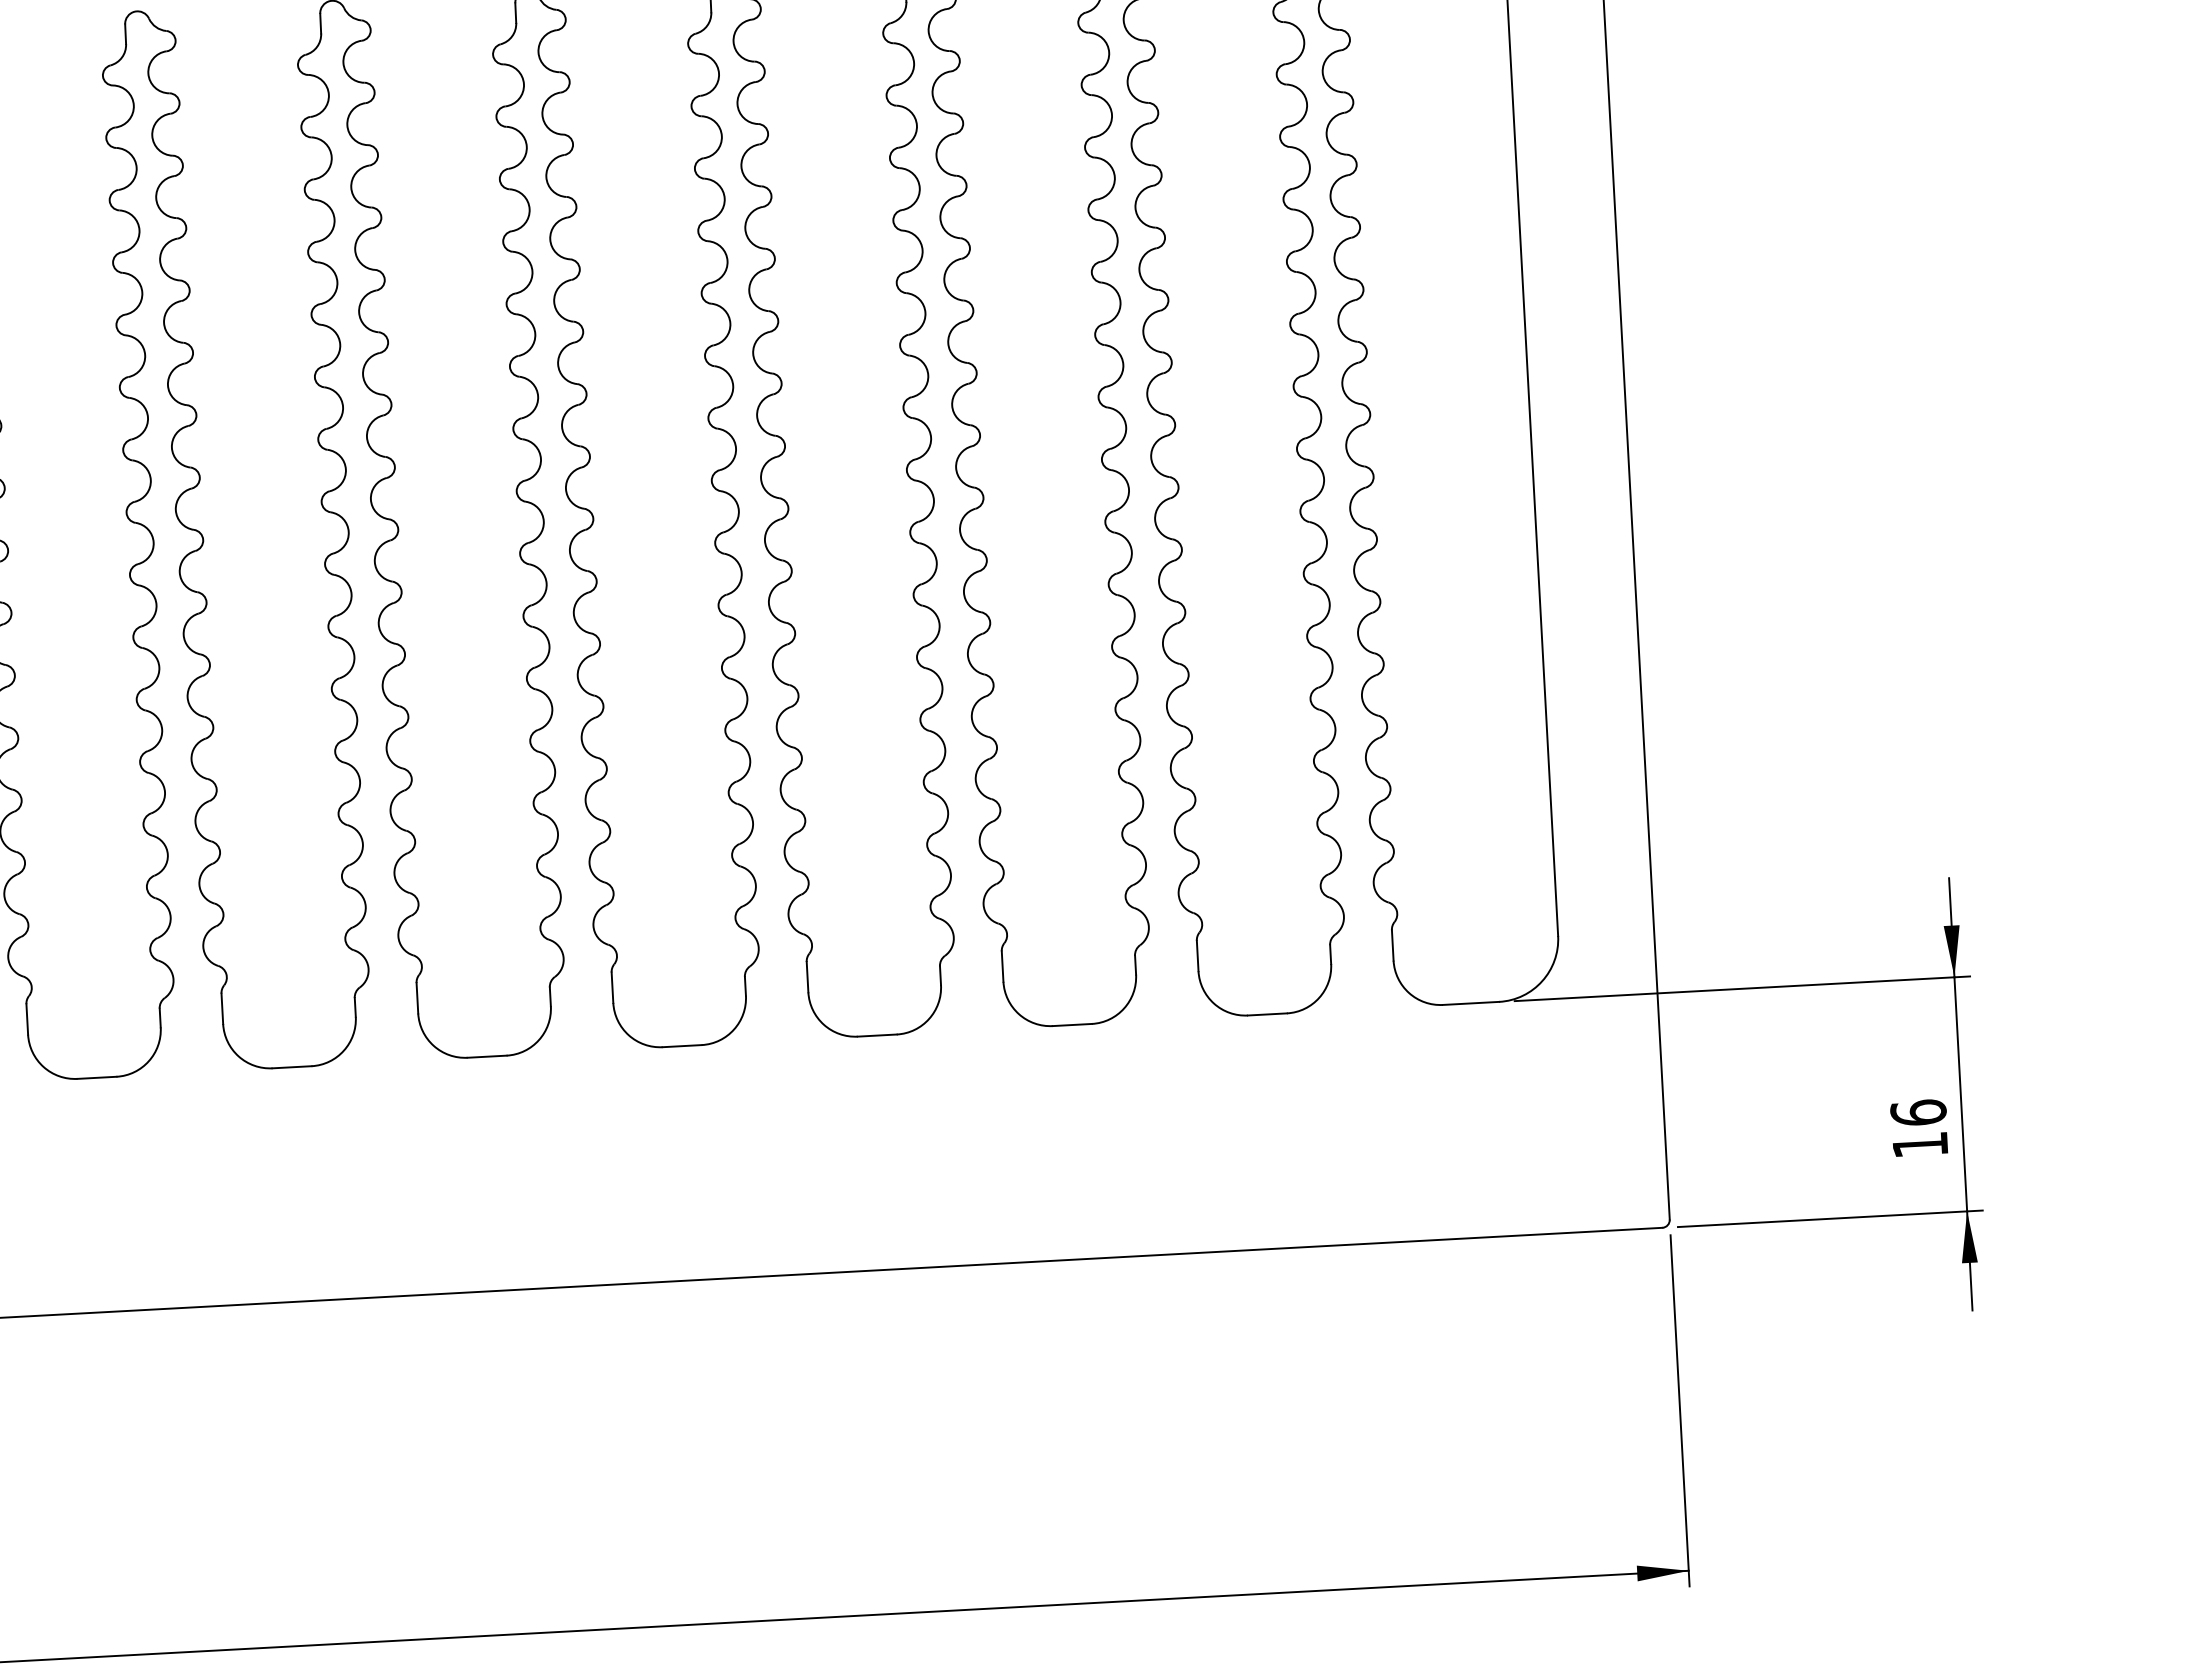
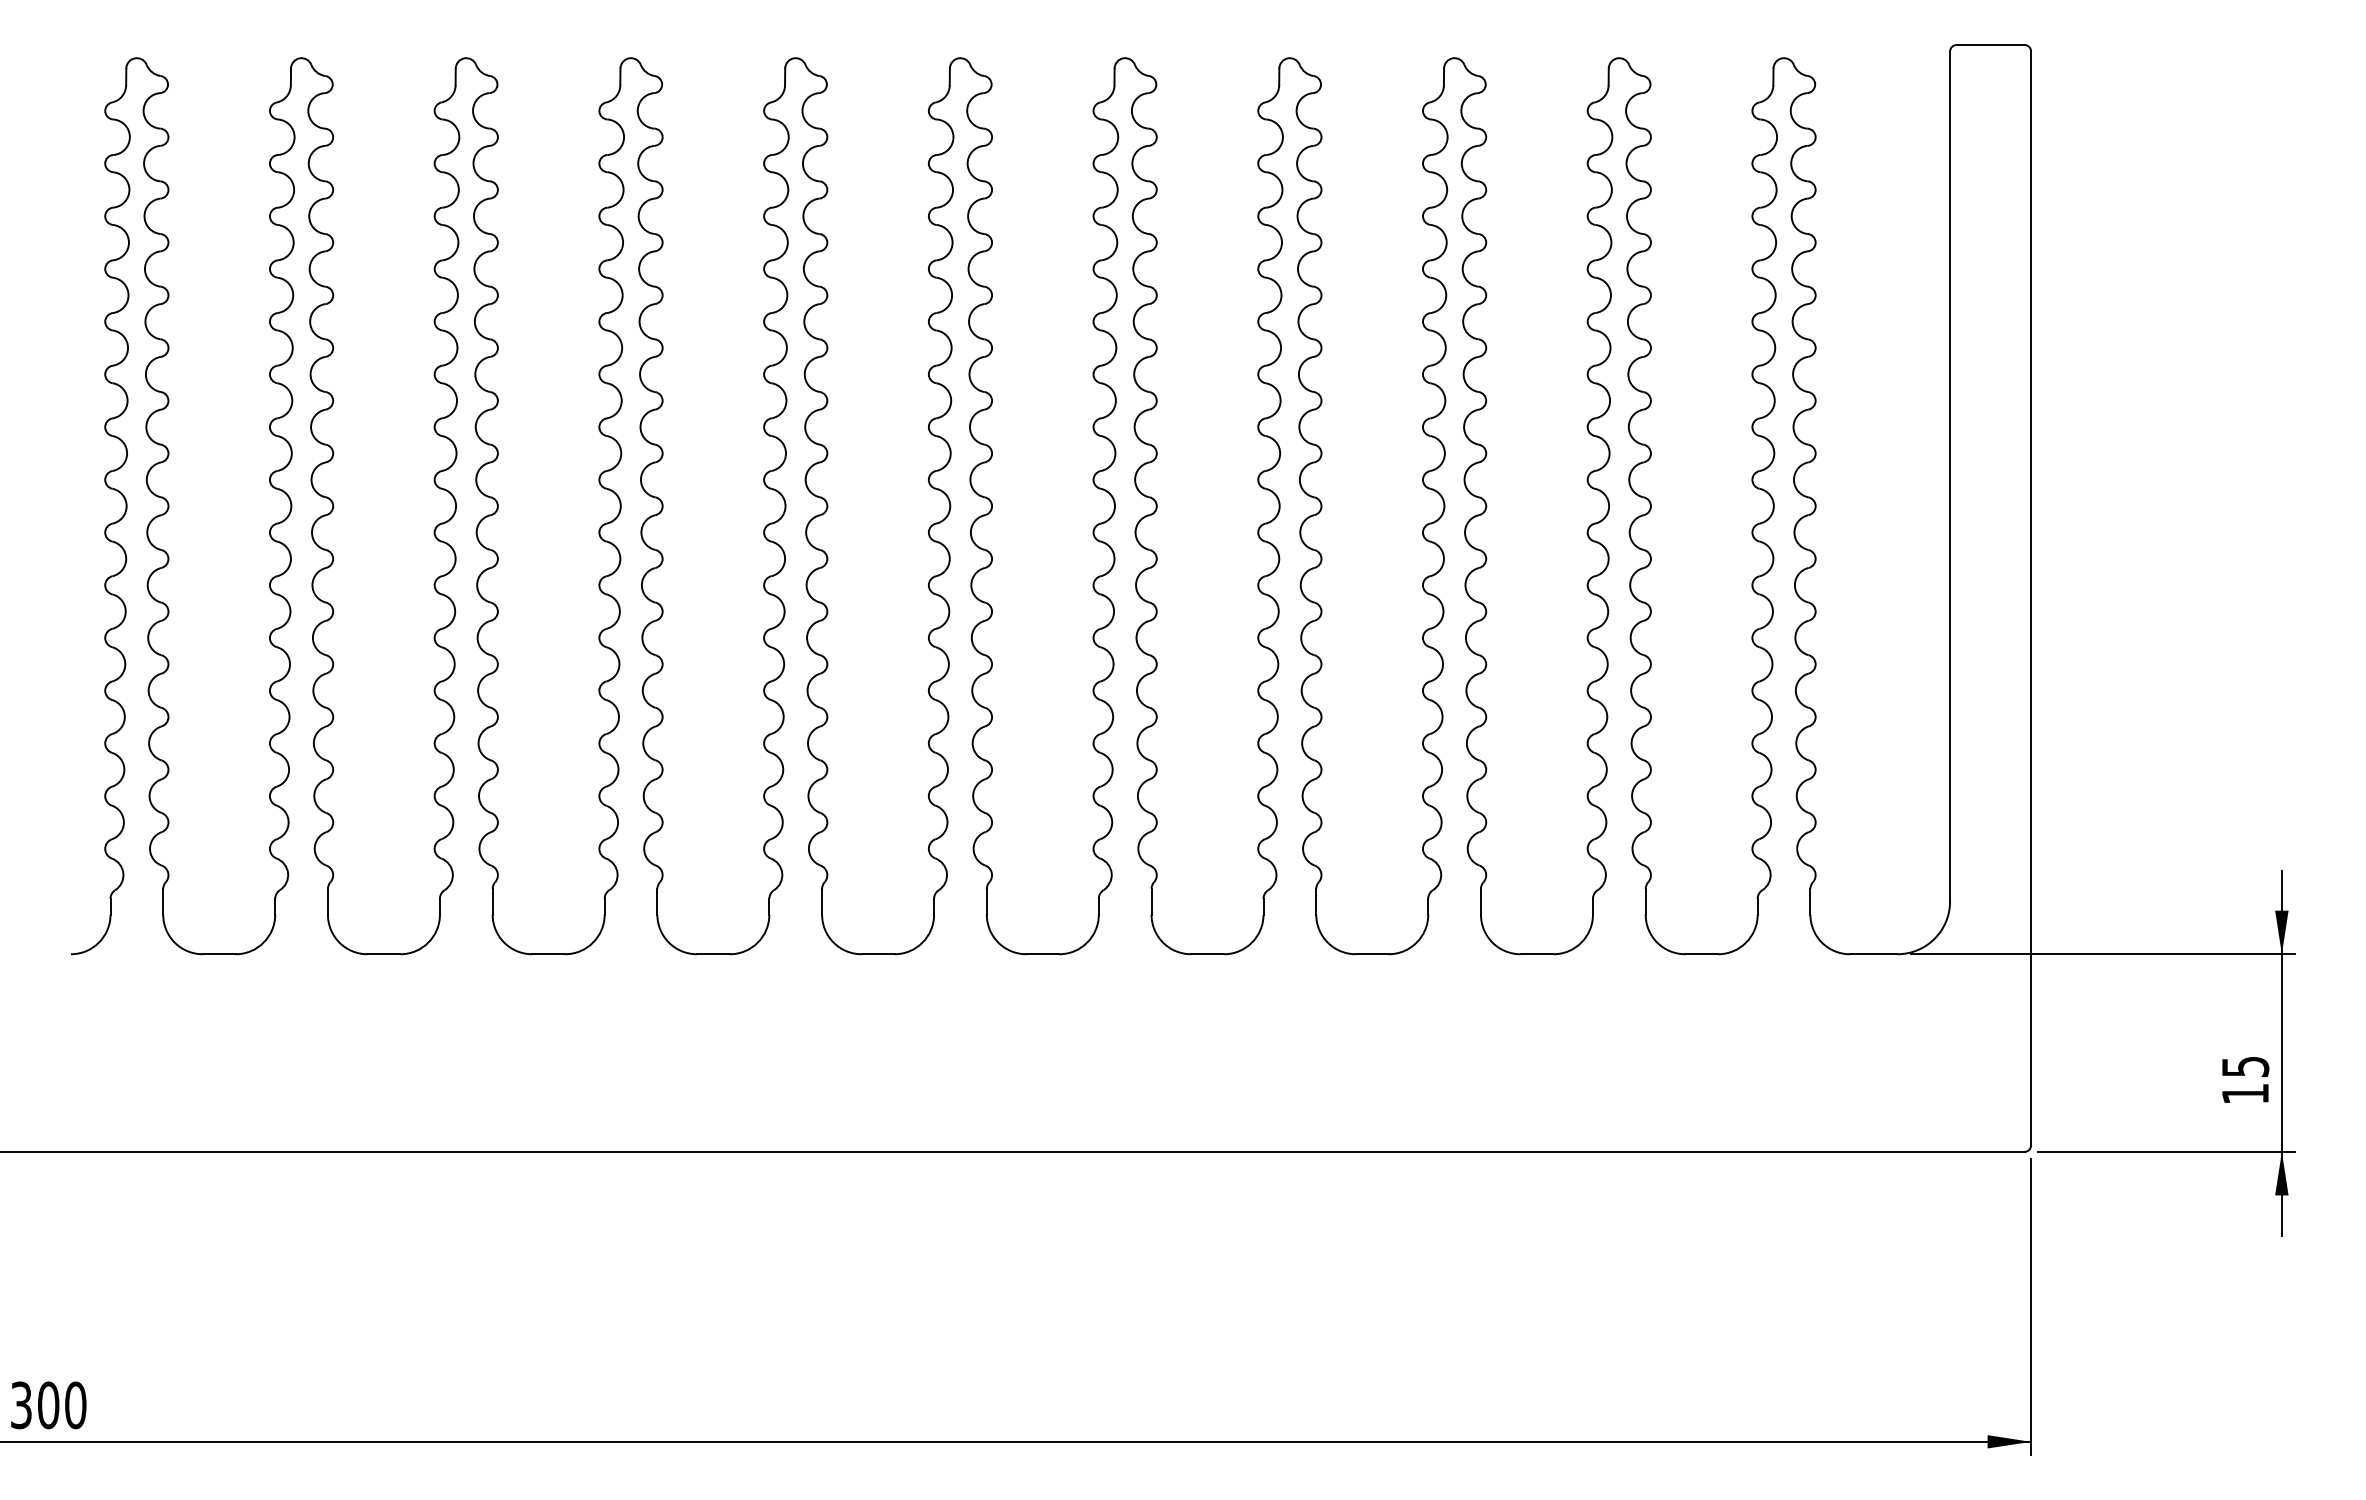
text: (1918, 1112) -> (2245, 1066), 16 -> 15

